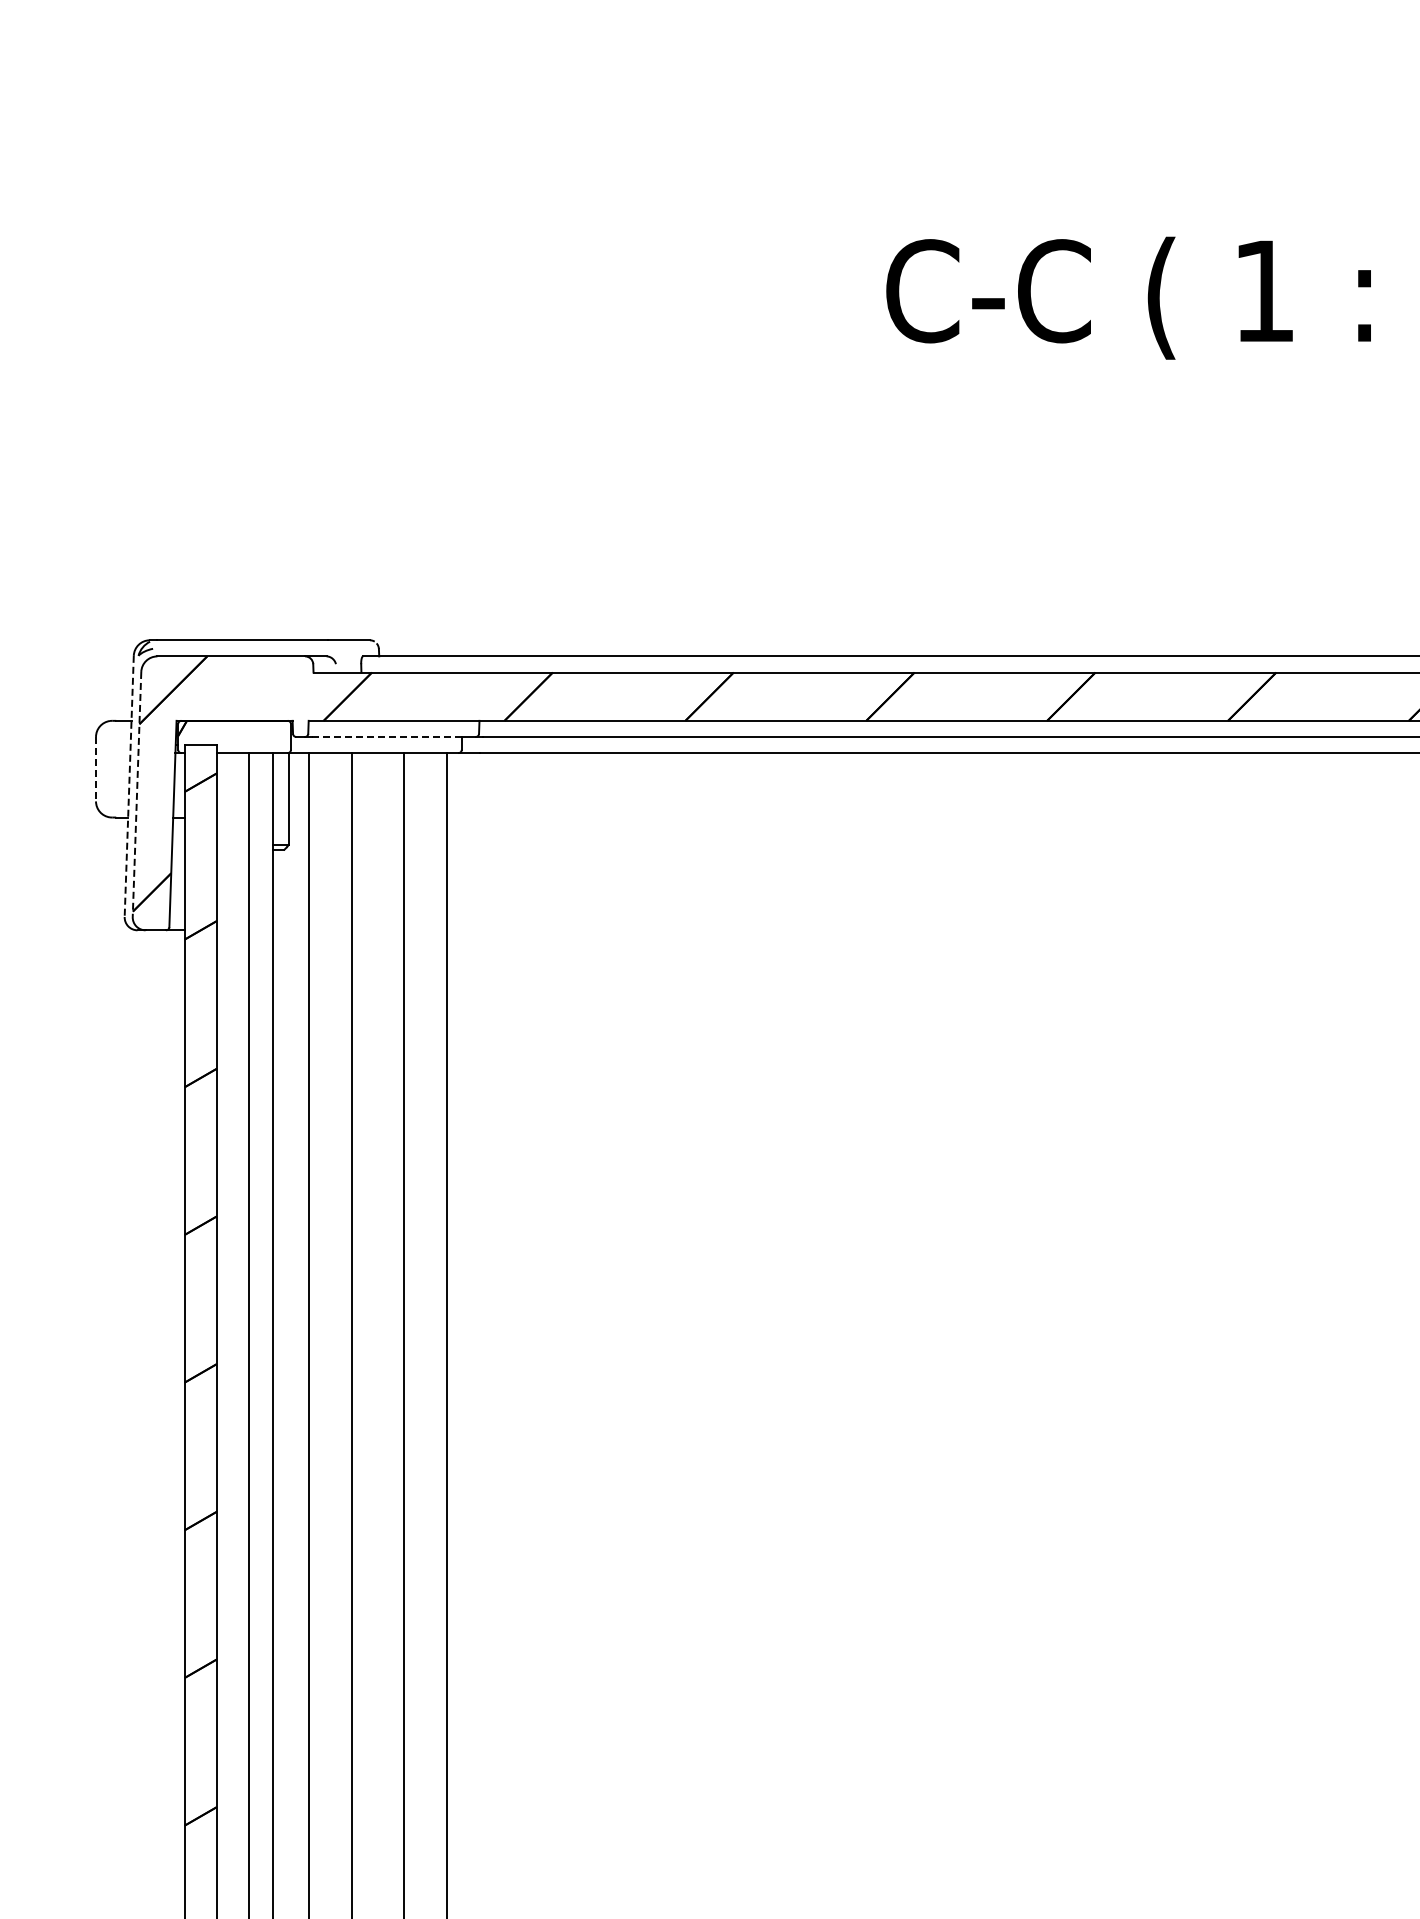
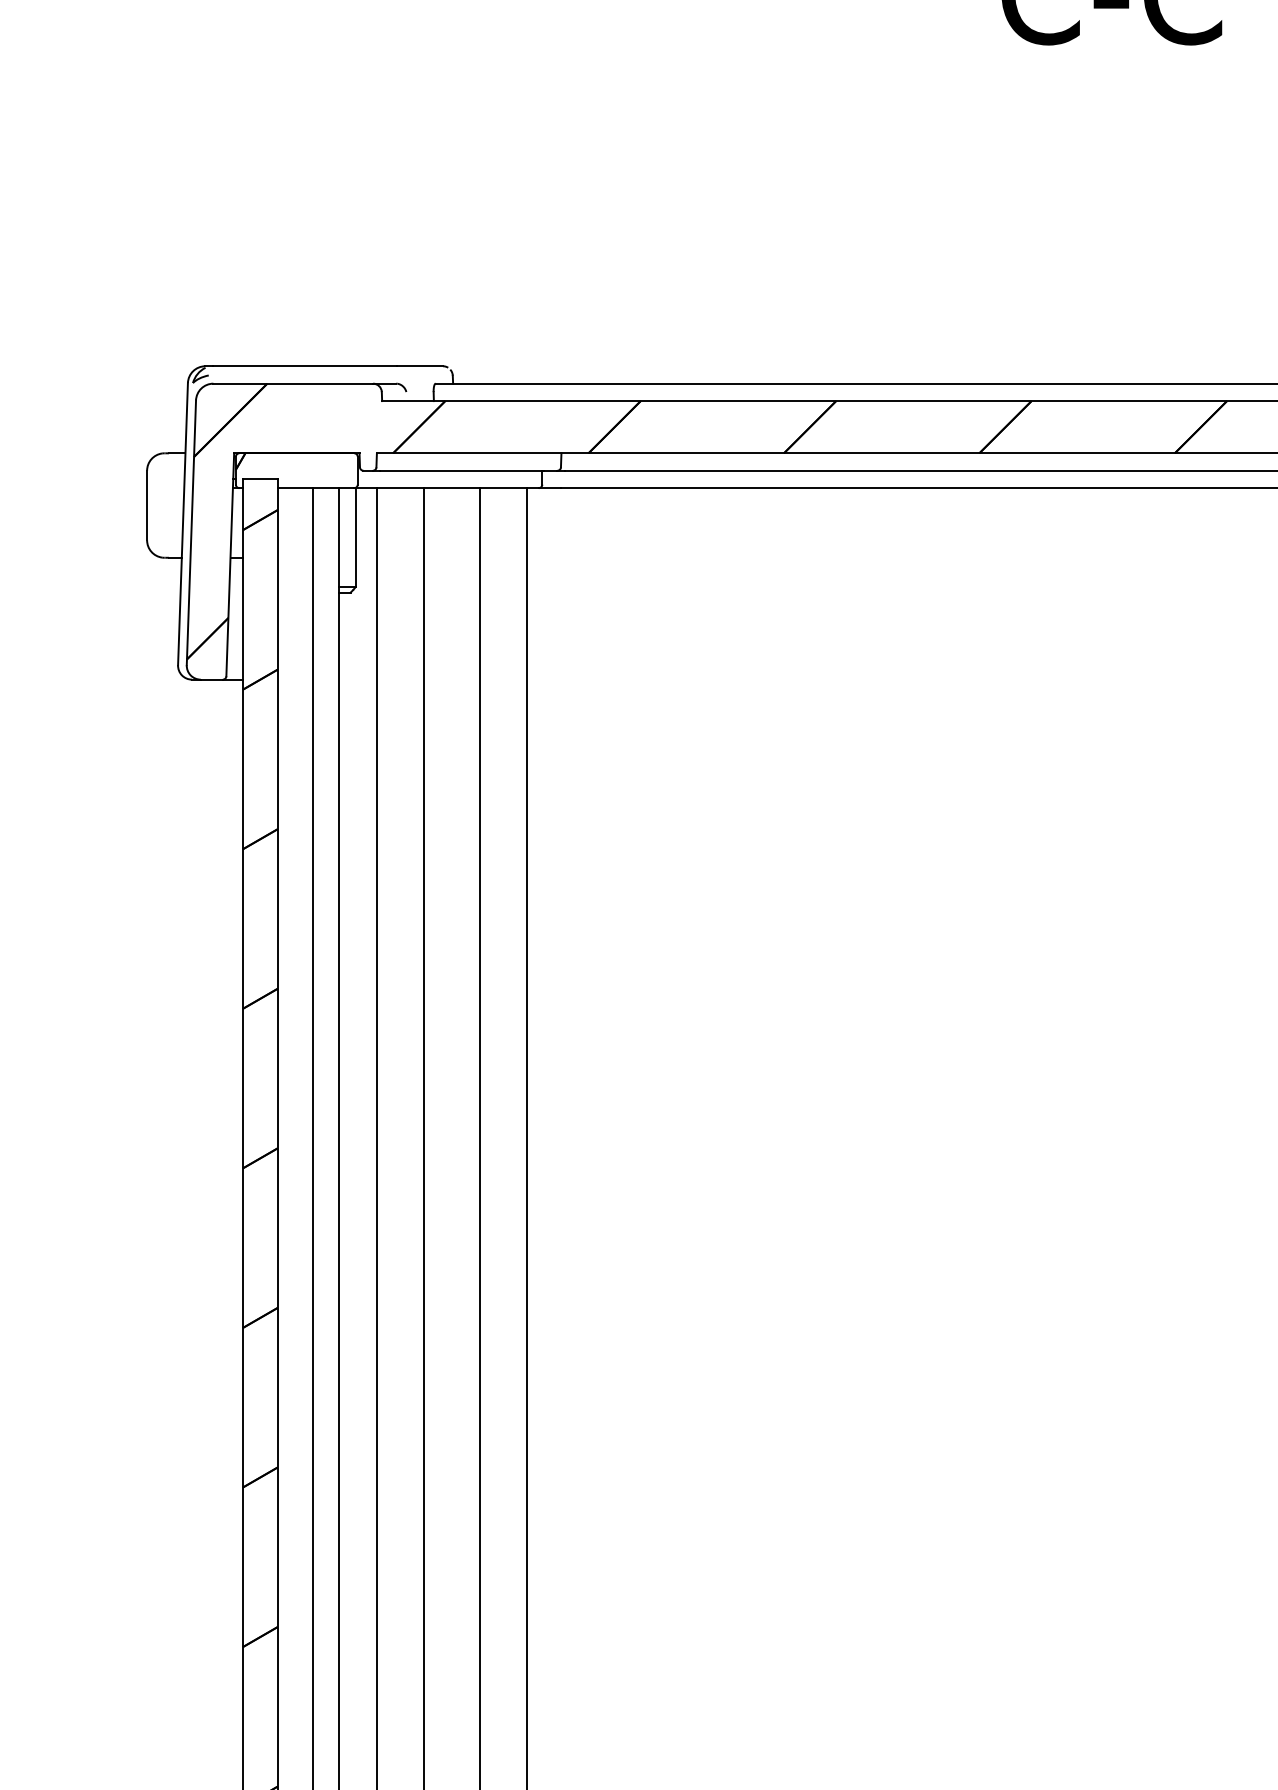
line: (387, 736) -> (462, 470), dashed -> solid
line: (96, 769) -> (147, 505), dashed -> solid
line: (129, 786) -> (183, 524), dashed -> solid
line: (137, 794) -> (191, 532), dashed -> solid

